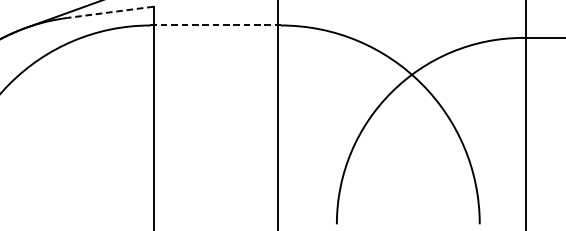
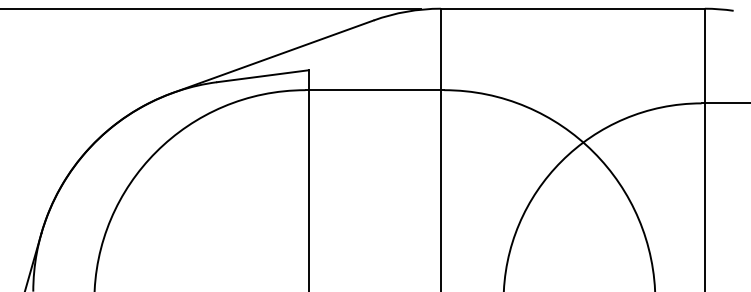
line: (109, 12) -> (262, 76), dashed -> solid
line: (216, 25) -> (375, 90), dashed -> solid

